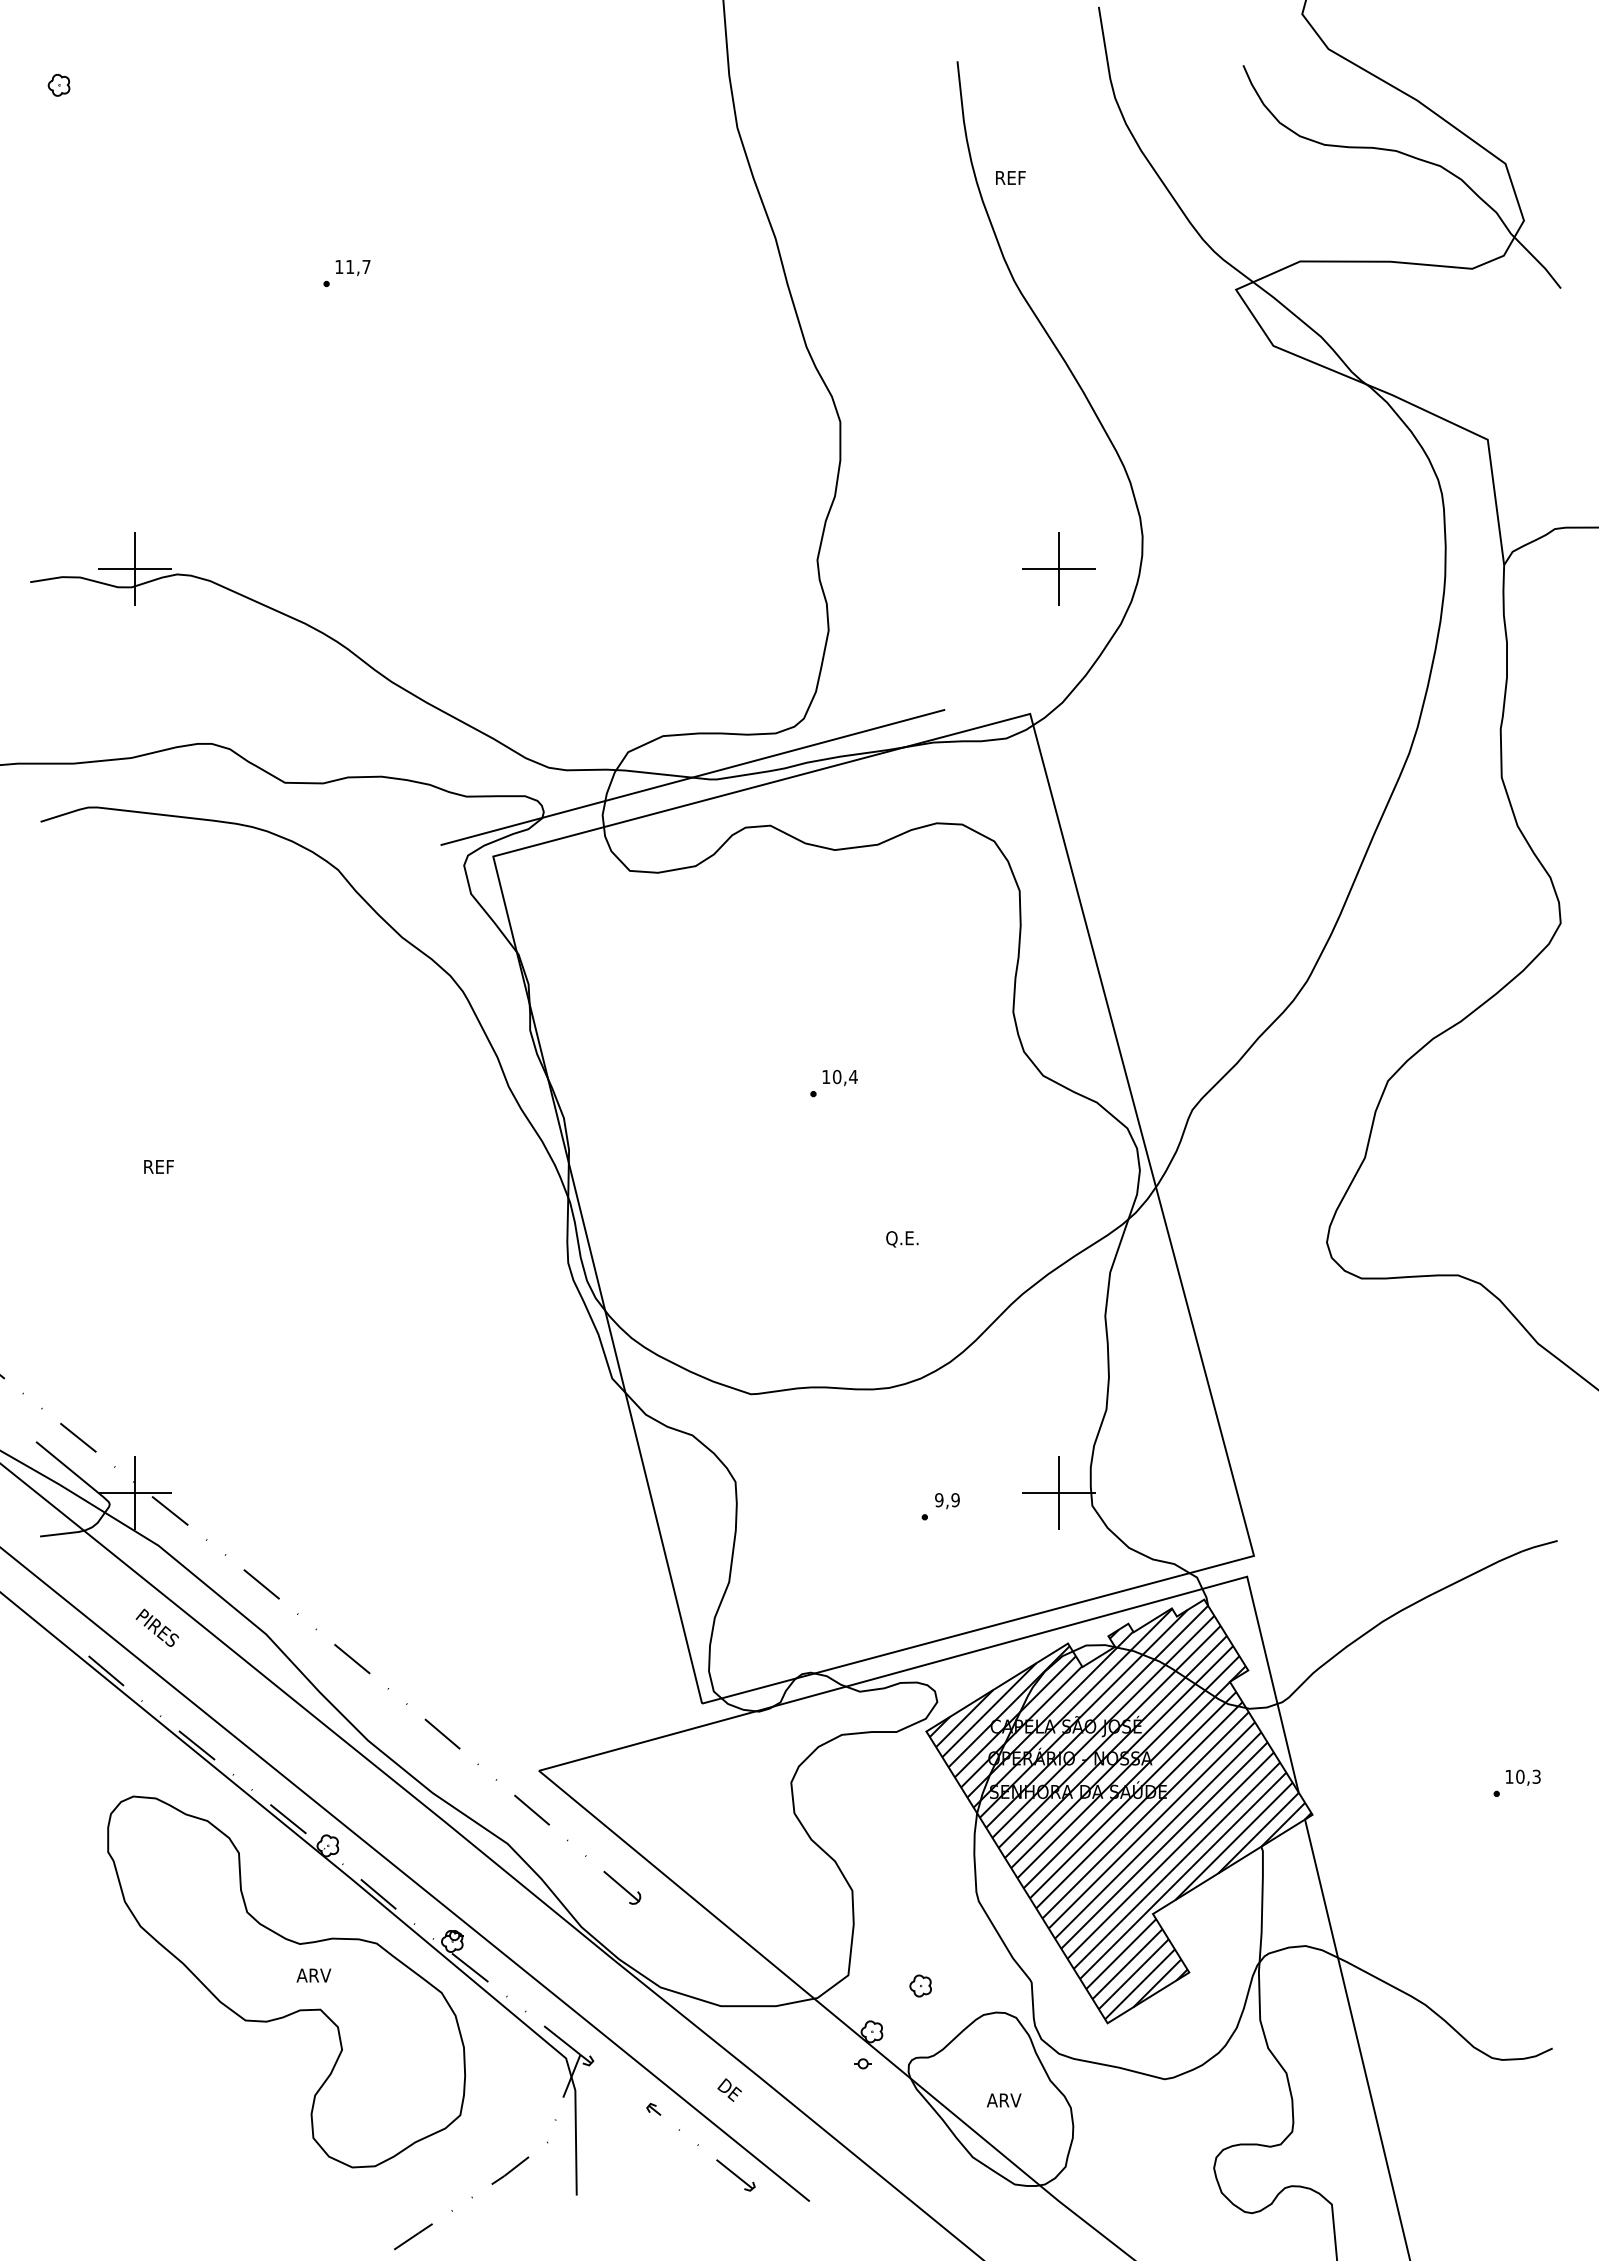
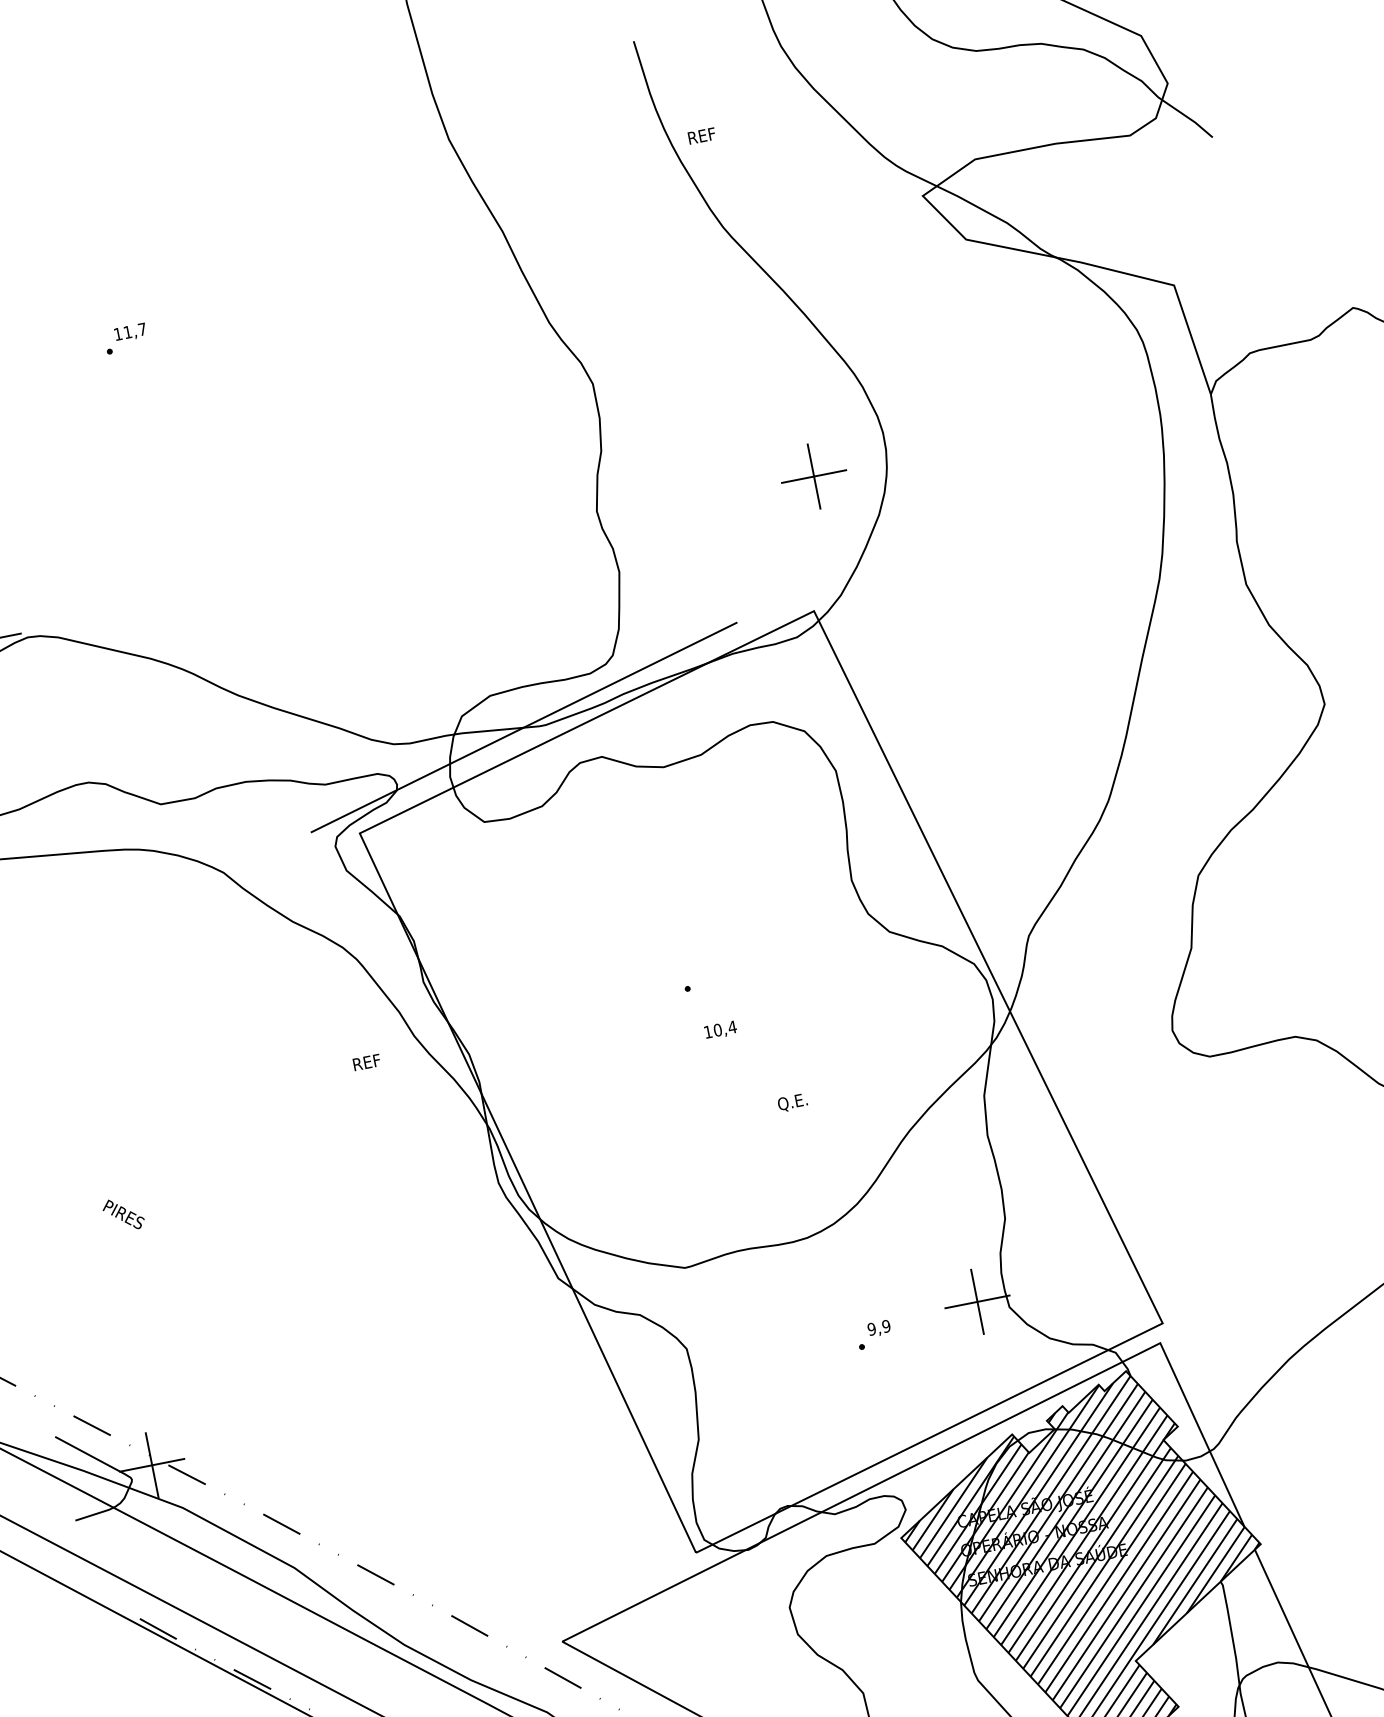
text: (839, 1077) -> (720, 1030), moved
text: (158, 1166) -> (366, 1062), moved
text: (156, 1627) -> (122, 1214), moved

